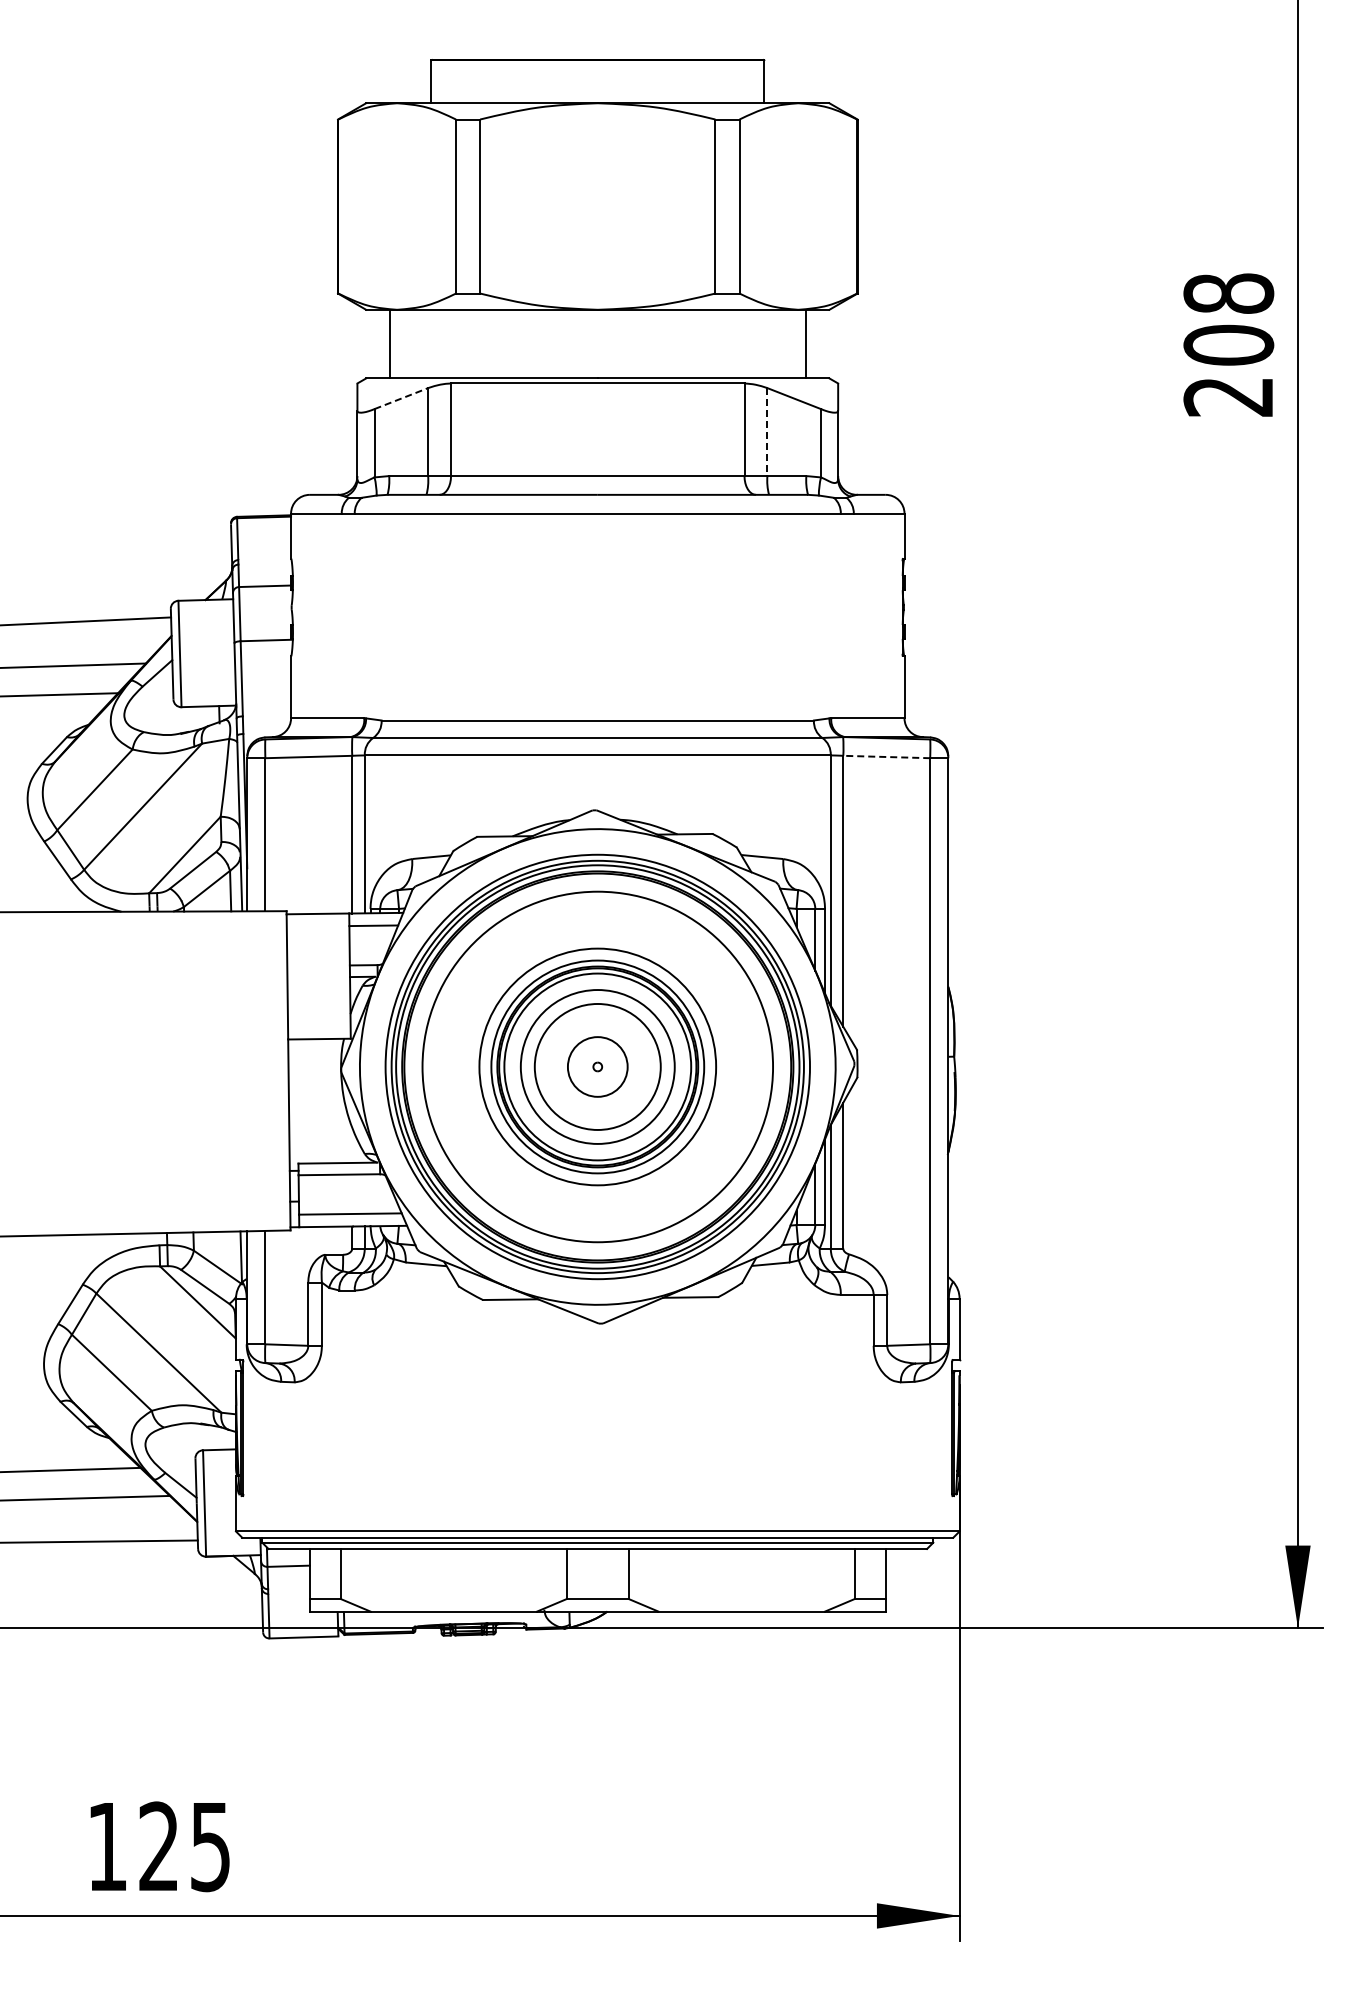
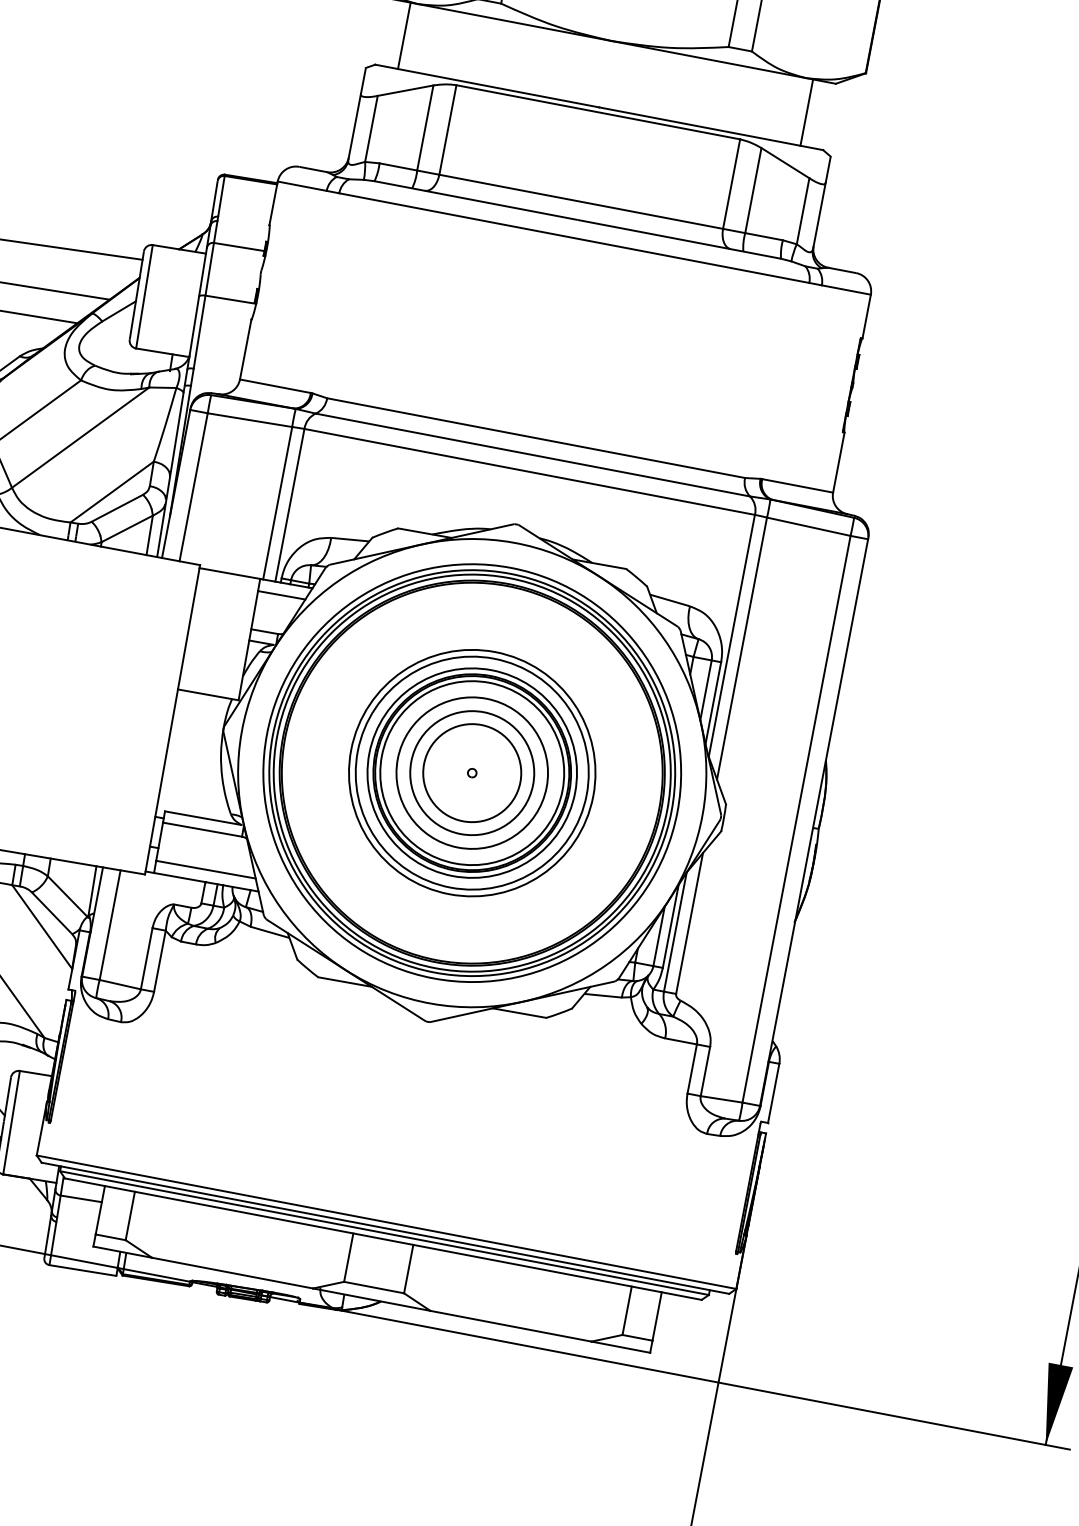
line: (401, 398) -> (405, 90), dashed -> solid
line: (767, 432) -> (753, 190), dashed -> solid
line: (886, 757) -> (808, 527), dashed -> solid
circle: (597, 1066) -> (472, 772), size x0.71
circle: (597, 1066) -> (472, 772), size x1.67

